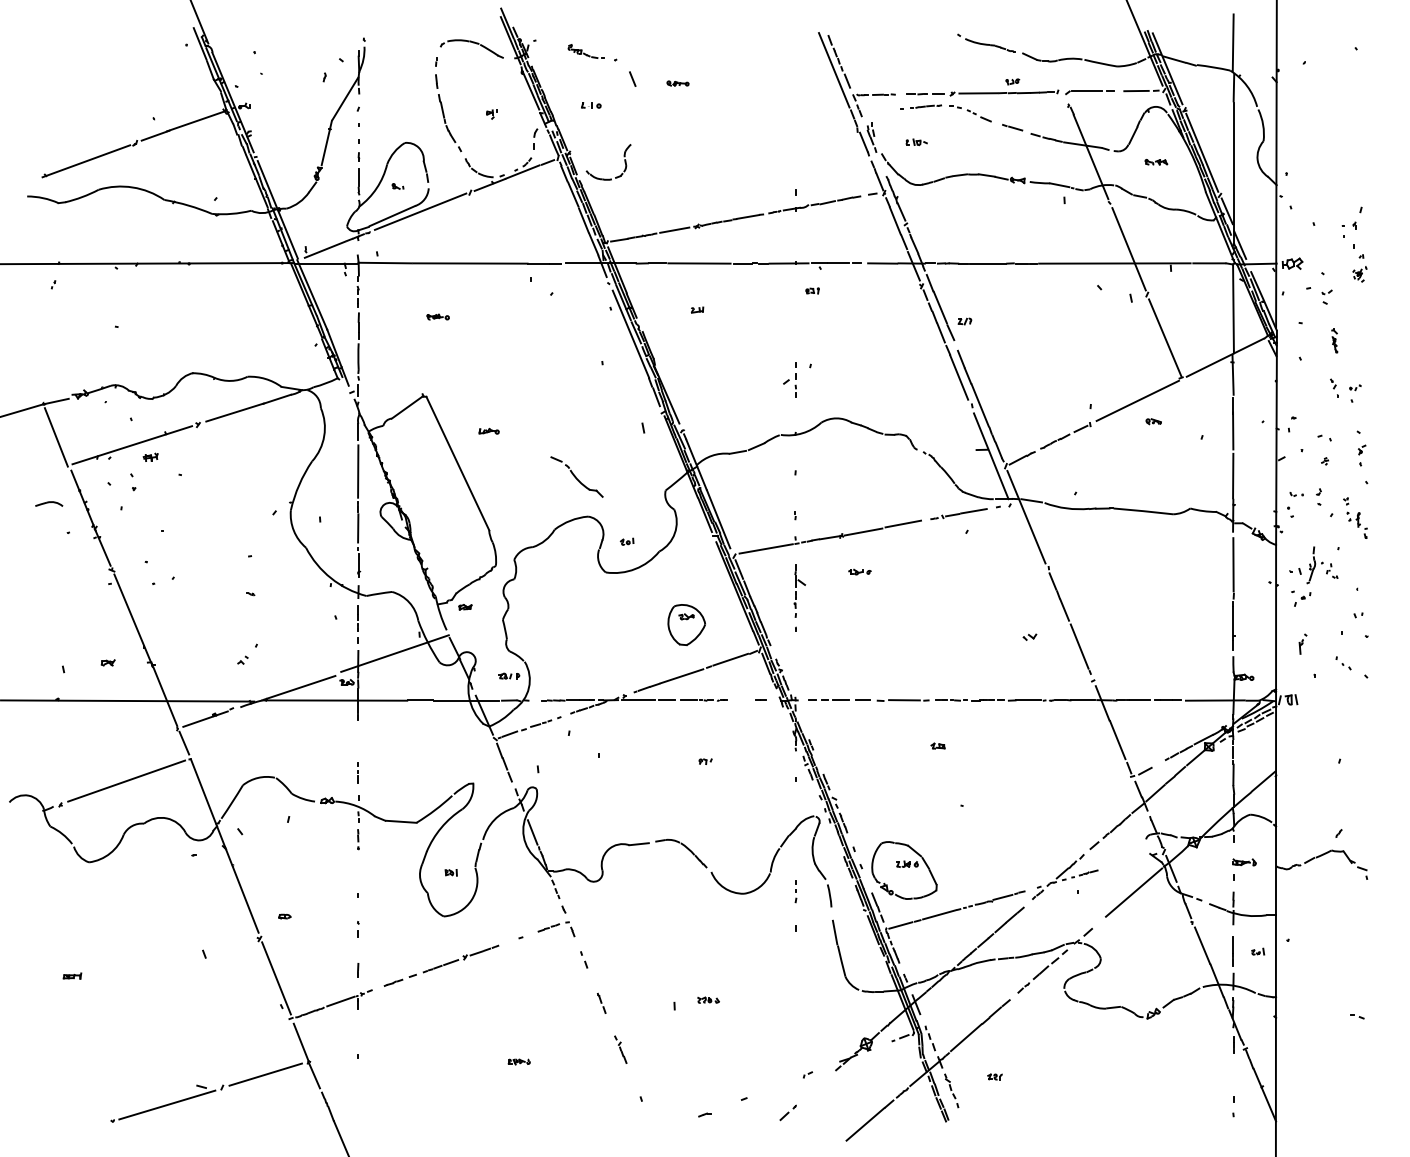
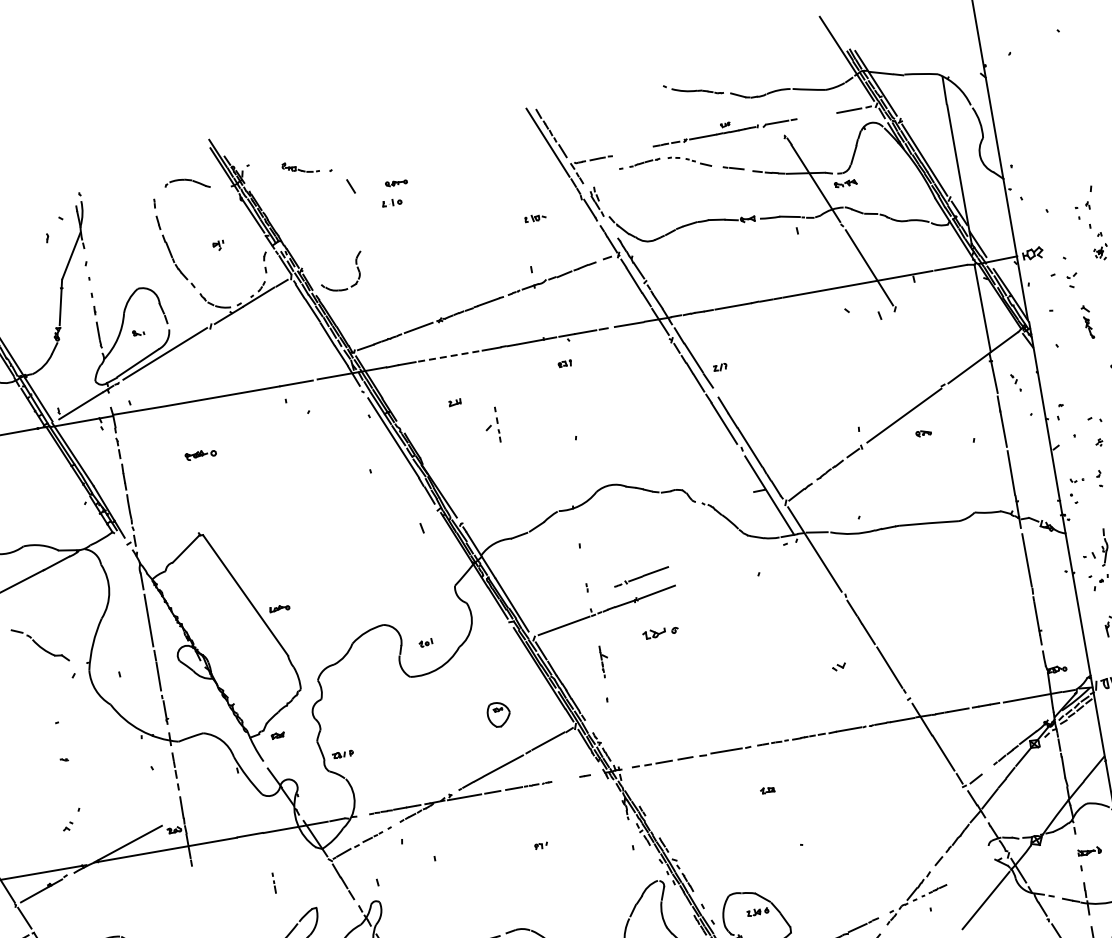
line: (1232, 42) -> (935, 46), removed
part: (471, 48) -> (186, 184), size x0.7
part: (1010, 87) -> (724, 129), size x0.7
part: (591, 105) -> (392, 202), moved
part: (916, 141) -> (535, 217), moved
part: (1156, 162) -> (845, 183), moved
line: (699, 263) -> (448, 356), solid -> dashed
part: (437, 316) -> (200, 454), size x1.4
line: (1165, 337) -> (920, 348), removed
part: (1334, 340) -> (1087, 321), size x1.4
part: (789, 379) -> (491, 425), moved
part: (1334, 387) -> (1015, 382), moved
part: (488, 431) -> (279, 608), moved
part: (576, 476) -> (39, 644), moved
part: (958, 514) -> (641, 577), moved
line: (903, 523) -> (694, 577), removed
part: (859, 571) -> (659, 631), size x1.6
part: (799, 590) -> (604, 661), size x0.6
part: (686, 624) -> (498, 714), size x0.6
line: (394, 653) -> (216, 793), removed
part: (509, 675) -> (343, 753), moved
line: (357, 772) -> (273, 882), moved

